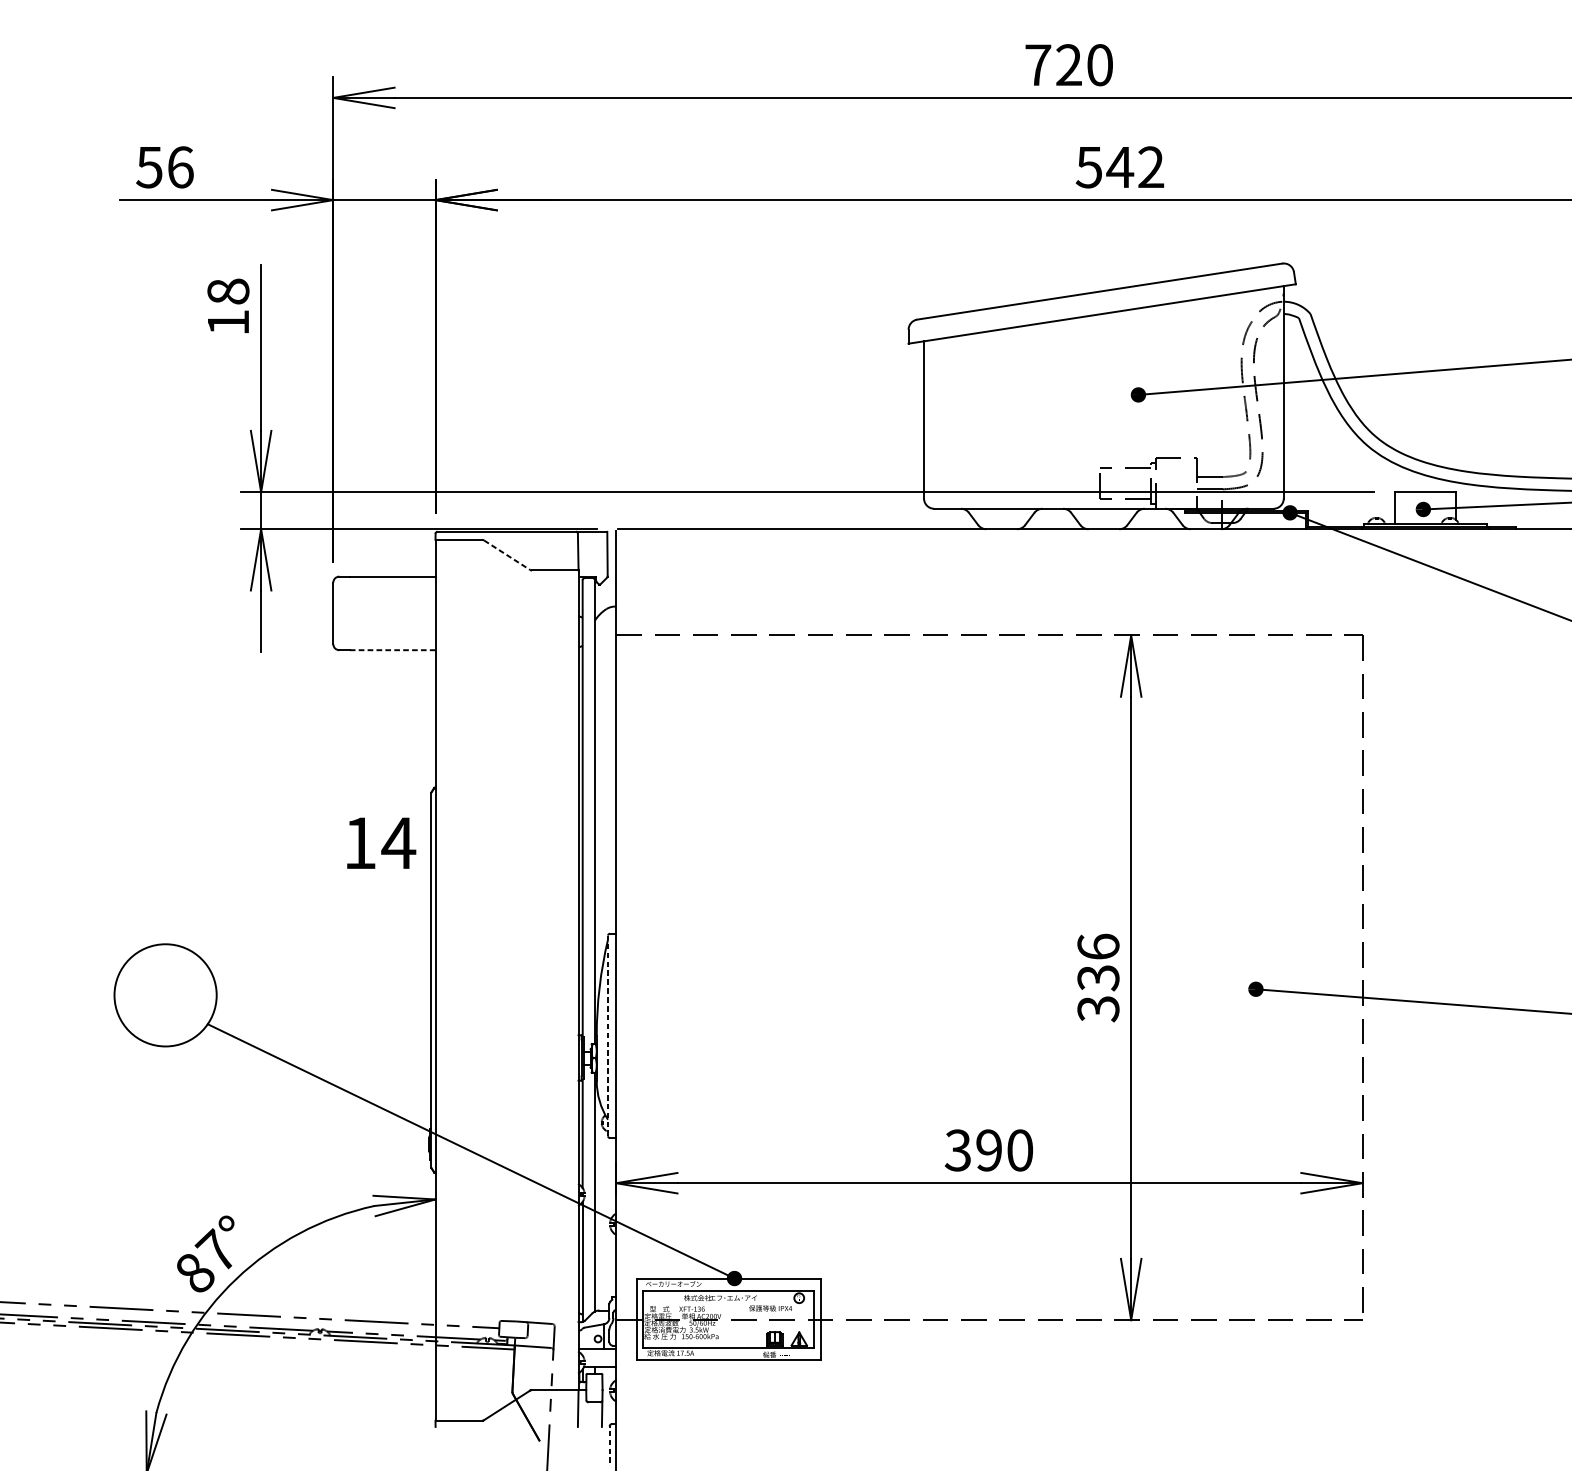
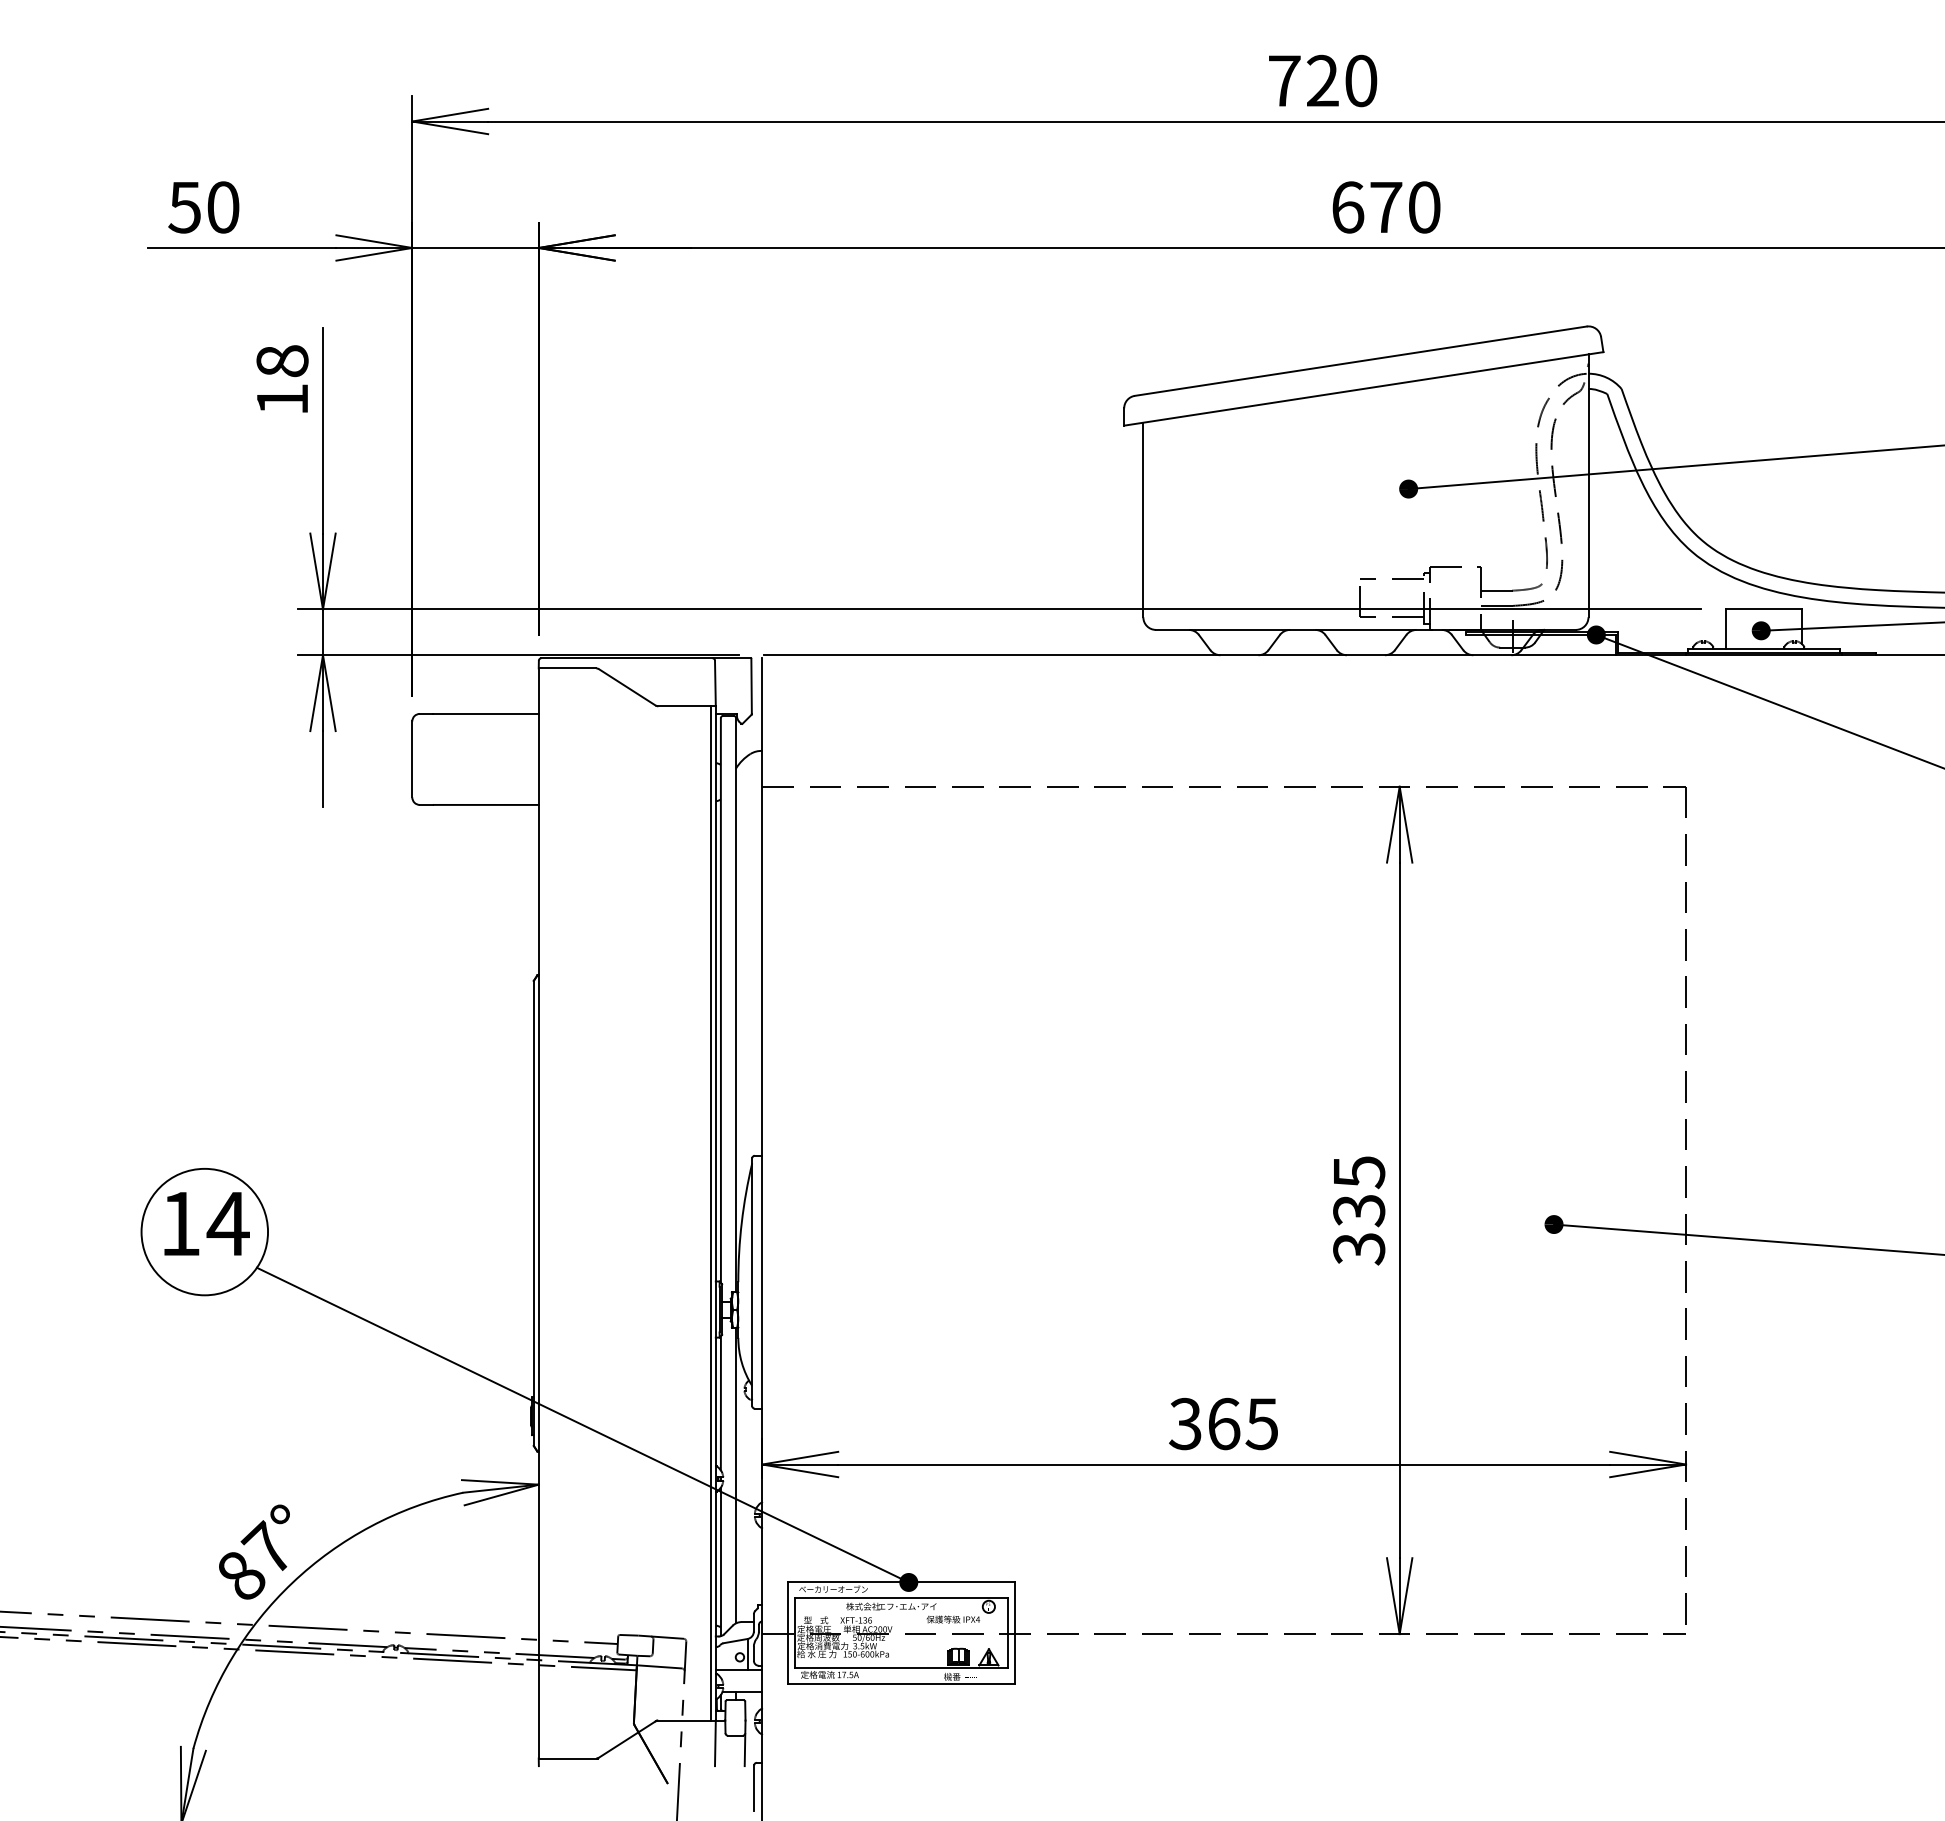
text: (180, 167) -> (223, 207), 56 -> 50
text: (1119, 167) -> (1385, 207), 542 -> 670
line: (507, 555) -> (627, 687), dashed -> solid
line: (392, 649) -> (485, 804), dashed -> solid
text: (381, 842) -> (206, 1223), moved
text: (1098, 947) -> (1359, 1172), 336 -> 335
line: (574, 980) -> (710, 1213), added
line: (608, 1036) -> (752, 1282), dashed -> solid
text: (1004, 1150) -> (1243, 1423), 390 -> 365
line: (609, 1445) -> (754, 1788), dashed -> solid

